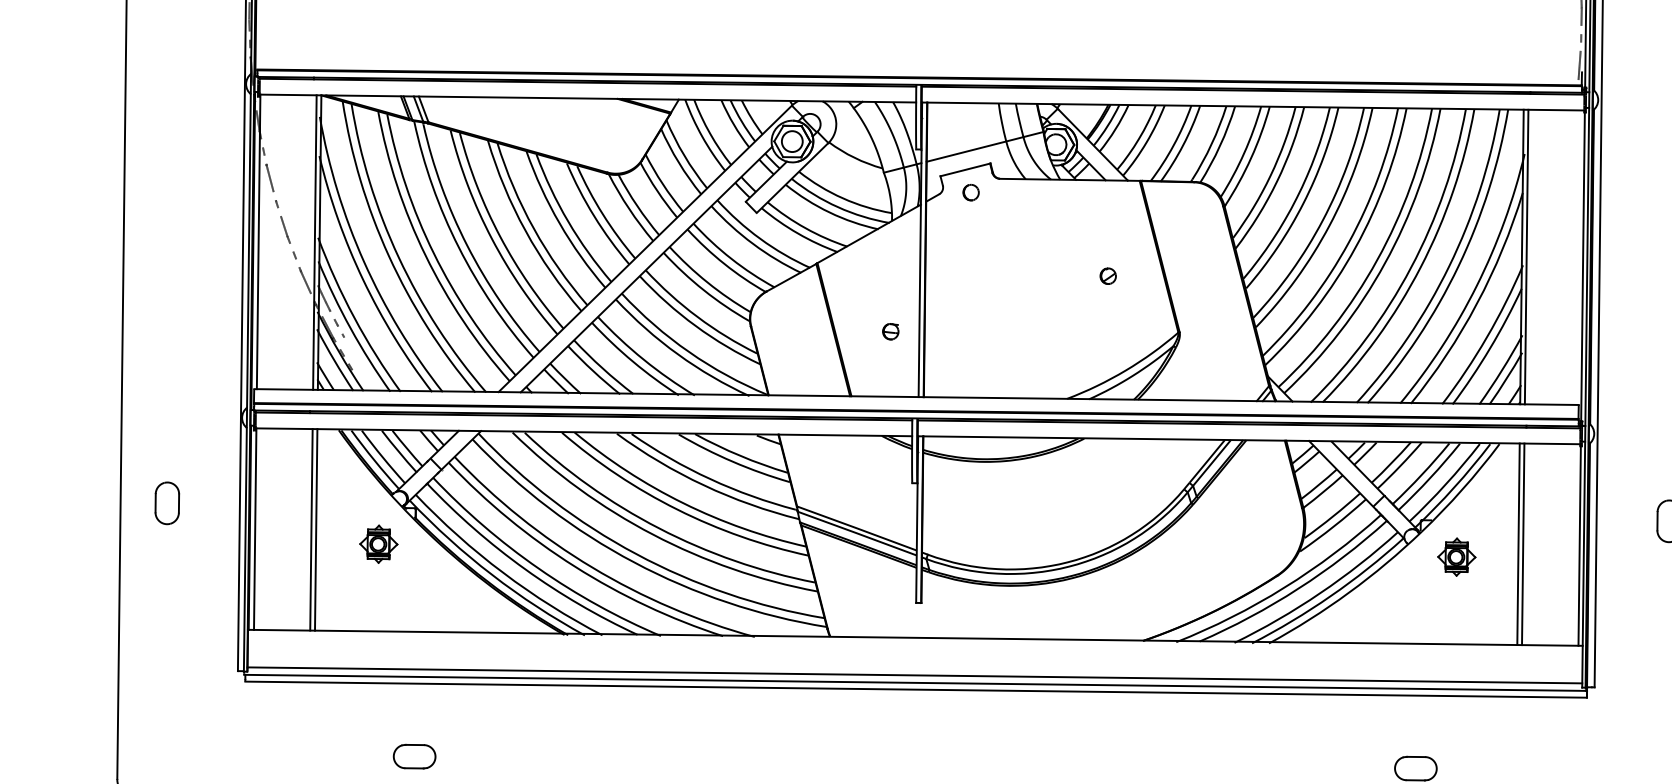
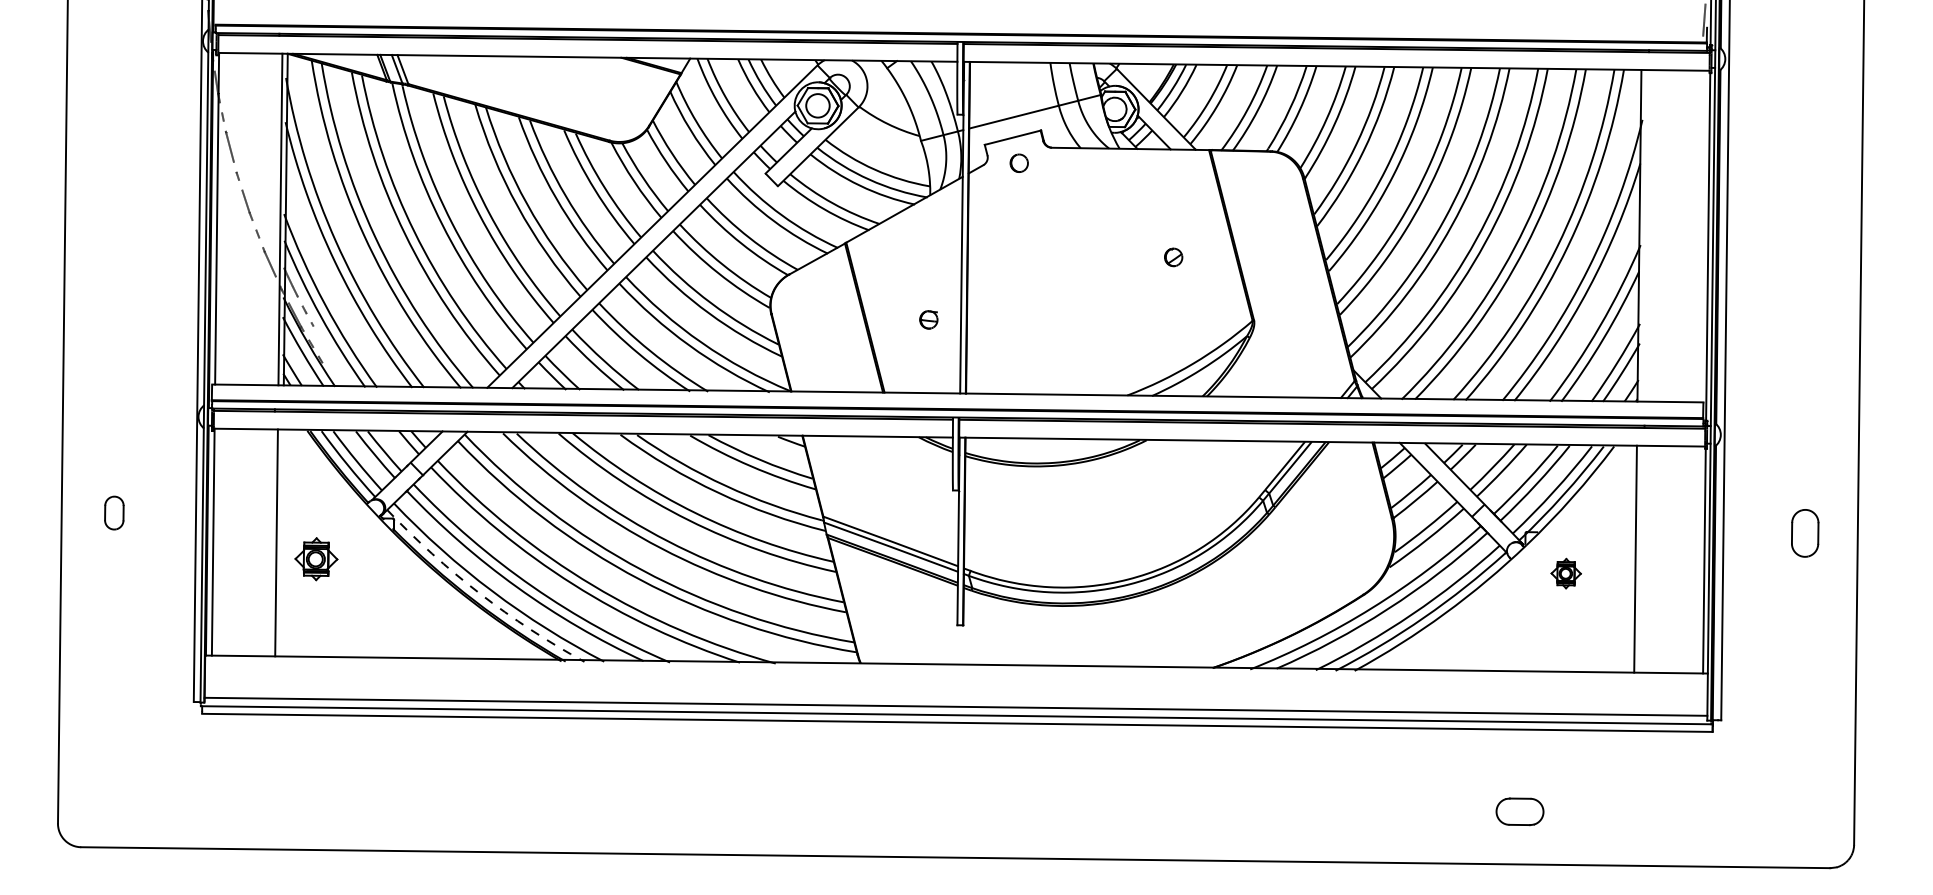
line: (1526, 256) -> (1644, 235), removed
part: (167, 502) -> (114, 512), size x0.7
line: (315, 529) -> (281, 542), removed
line: (1522, 543) -> (1640, 558), removed
part: (378, 544) -> (316, 559), moved
part: (1457, 556) -> (1566, 573), size x0.7
arc: (491, 574) -> (479, 593), solid -> dashed
part: (414, 756) -> (392, 798), removed

